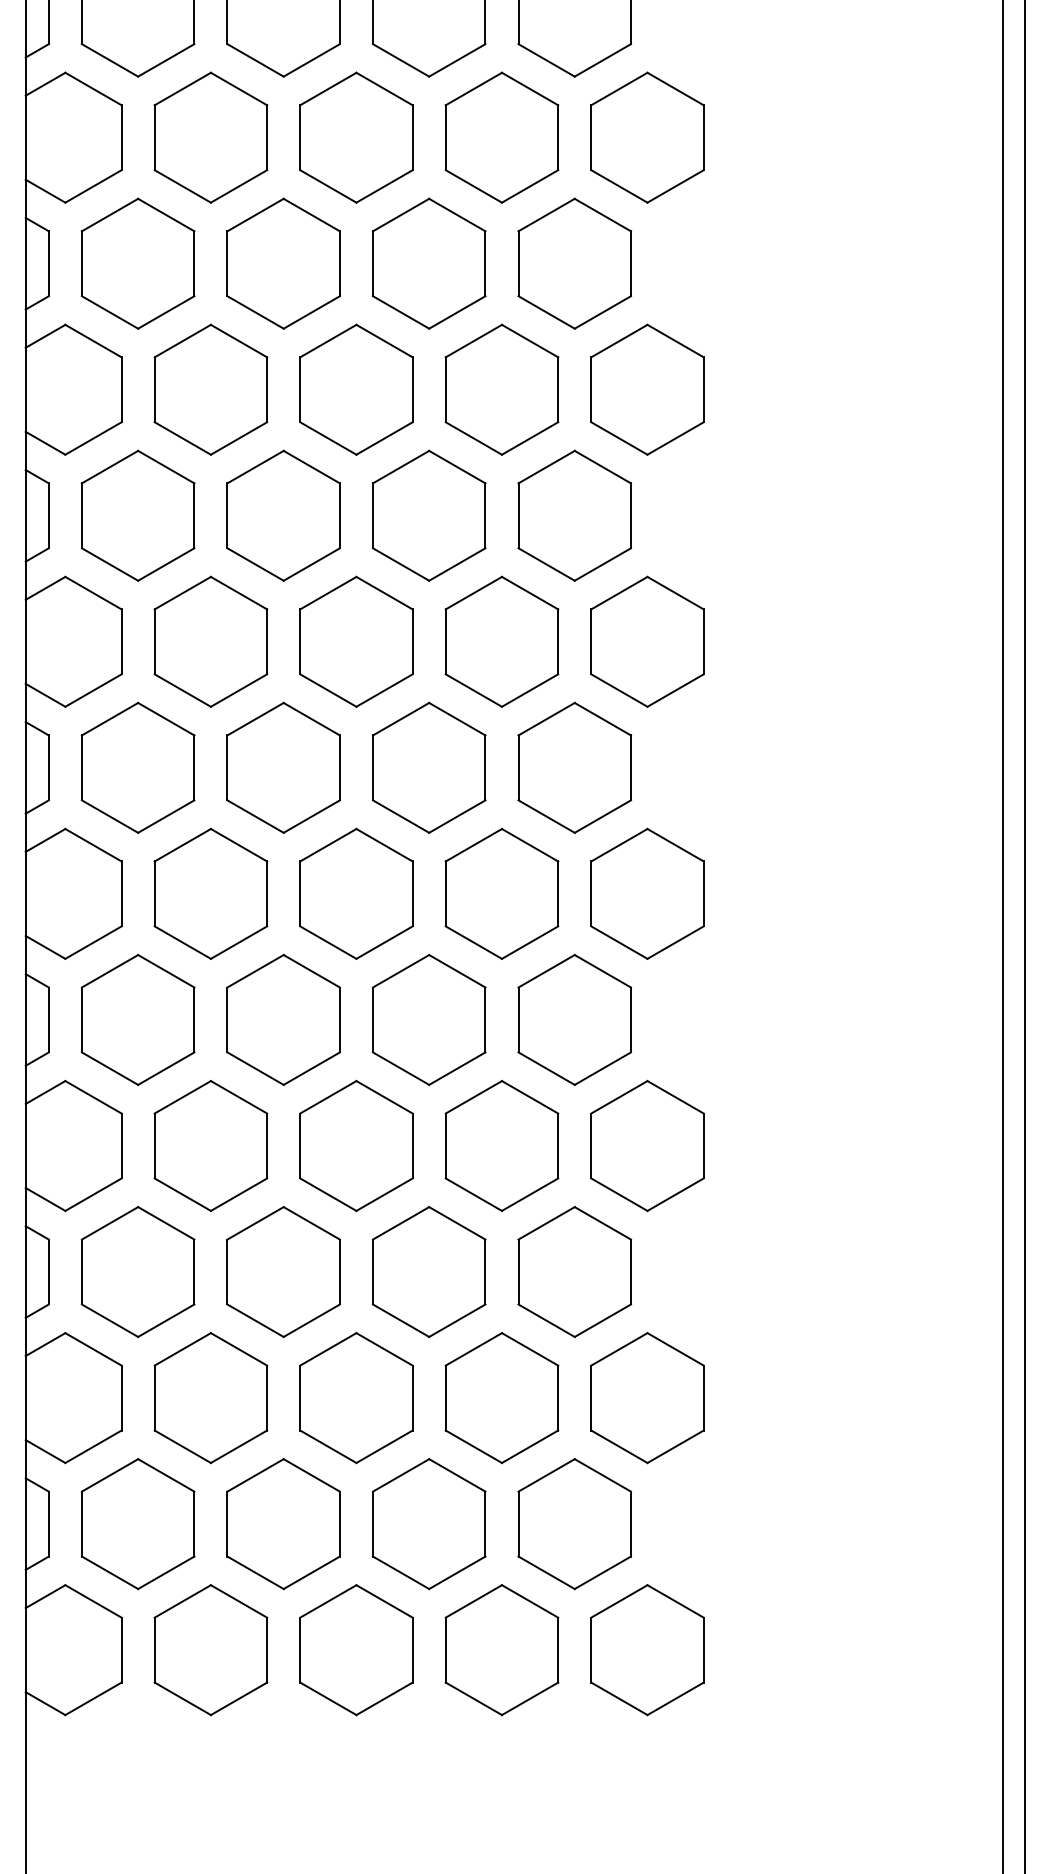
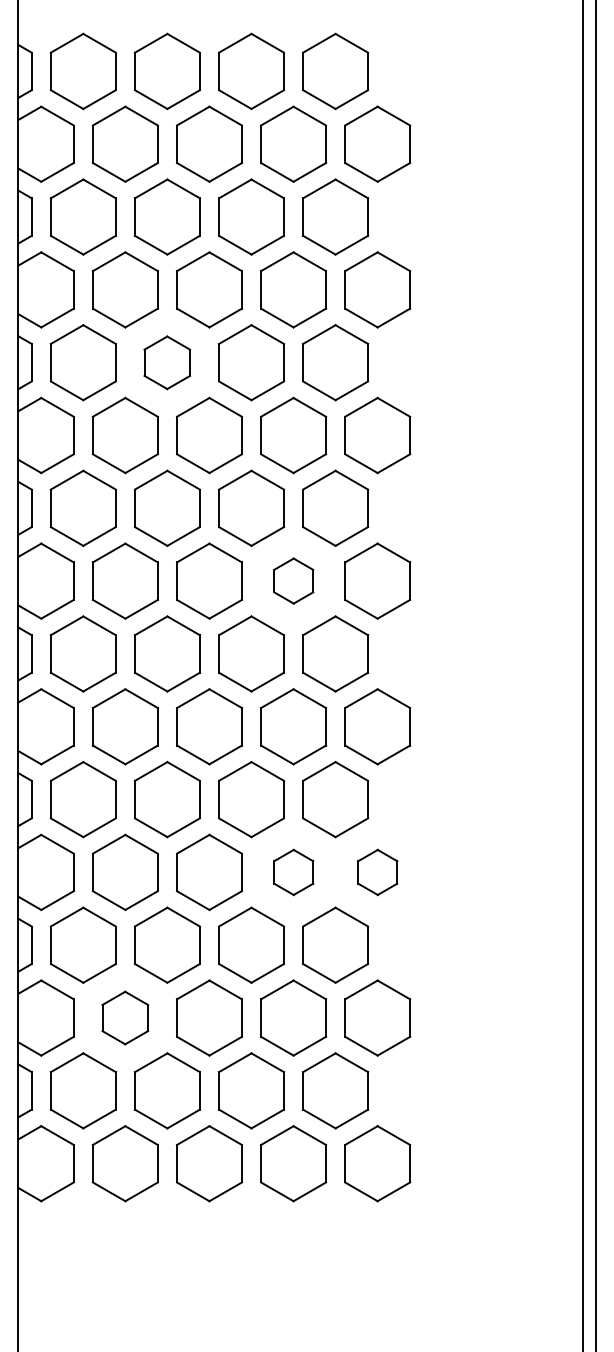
part: (282, 263) -> (166, 362), size x0.7
part: (501, 640) -> (293, 580), size x0.6
part: (501, 1146) -> (293, 872), size x0.6
part: (647, 1146) -> (377, 872), size x0.6
part: (209, 1397) -> (124, 1017), size x0.7

